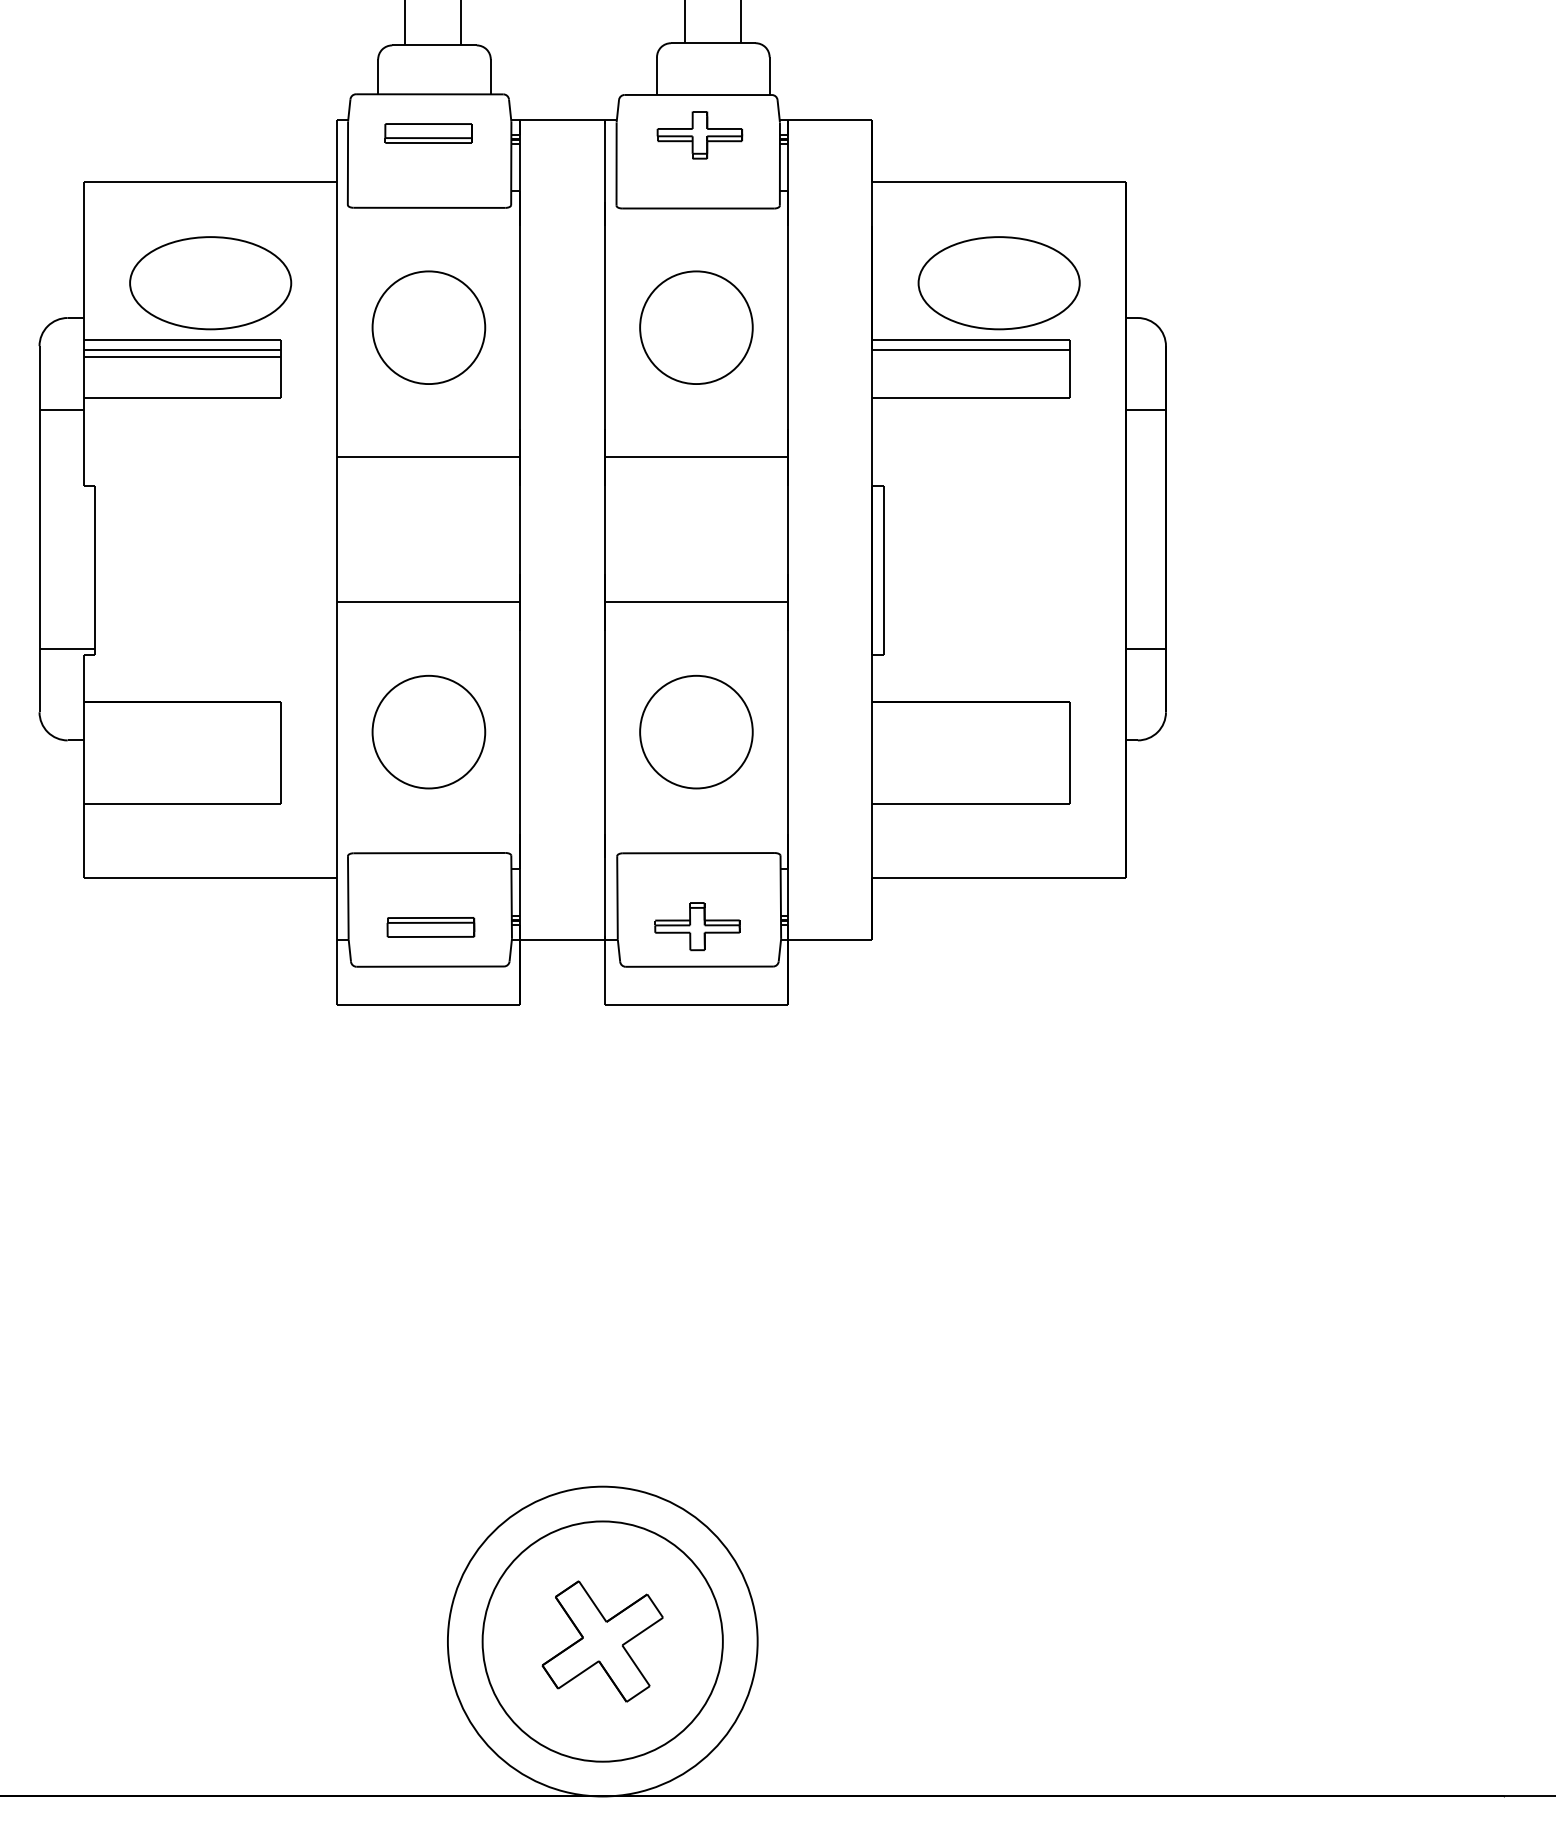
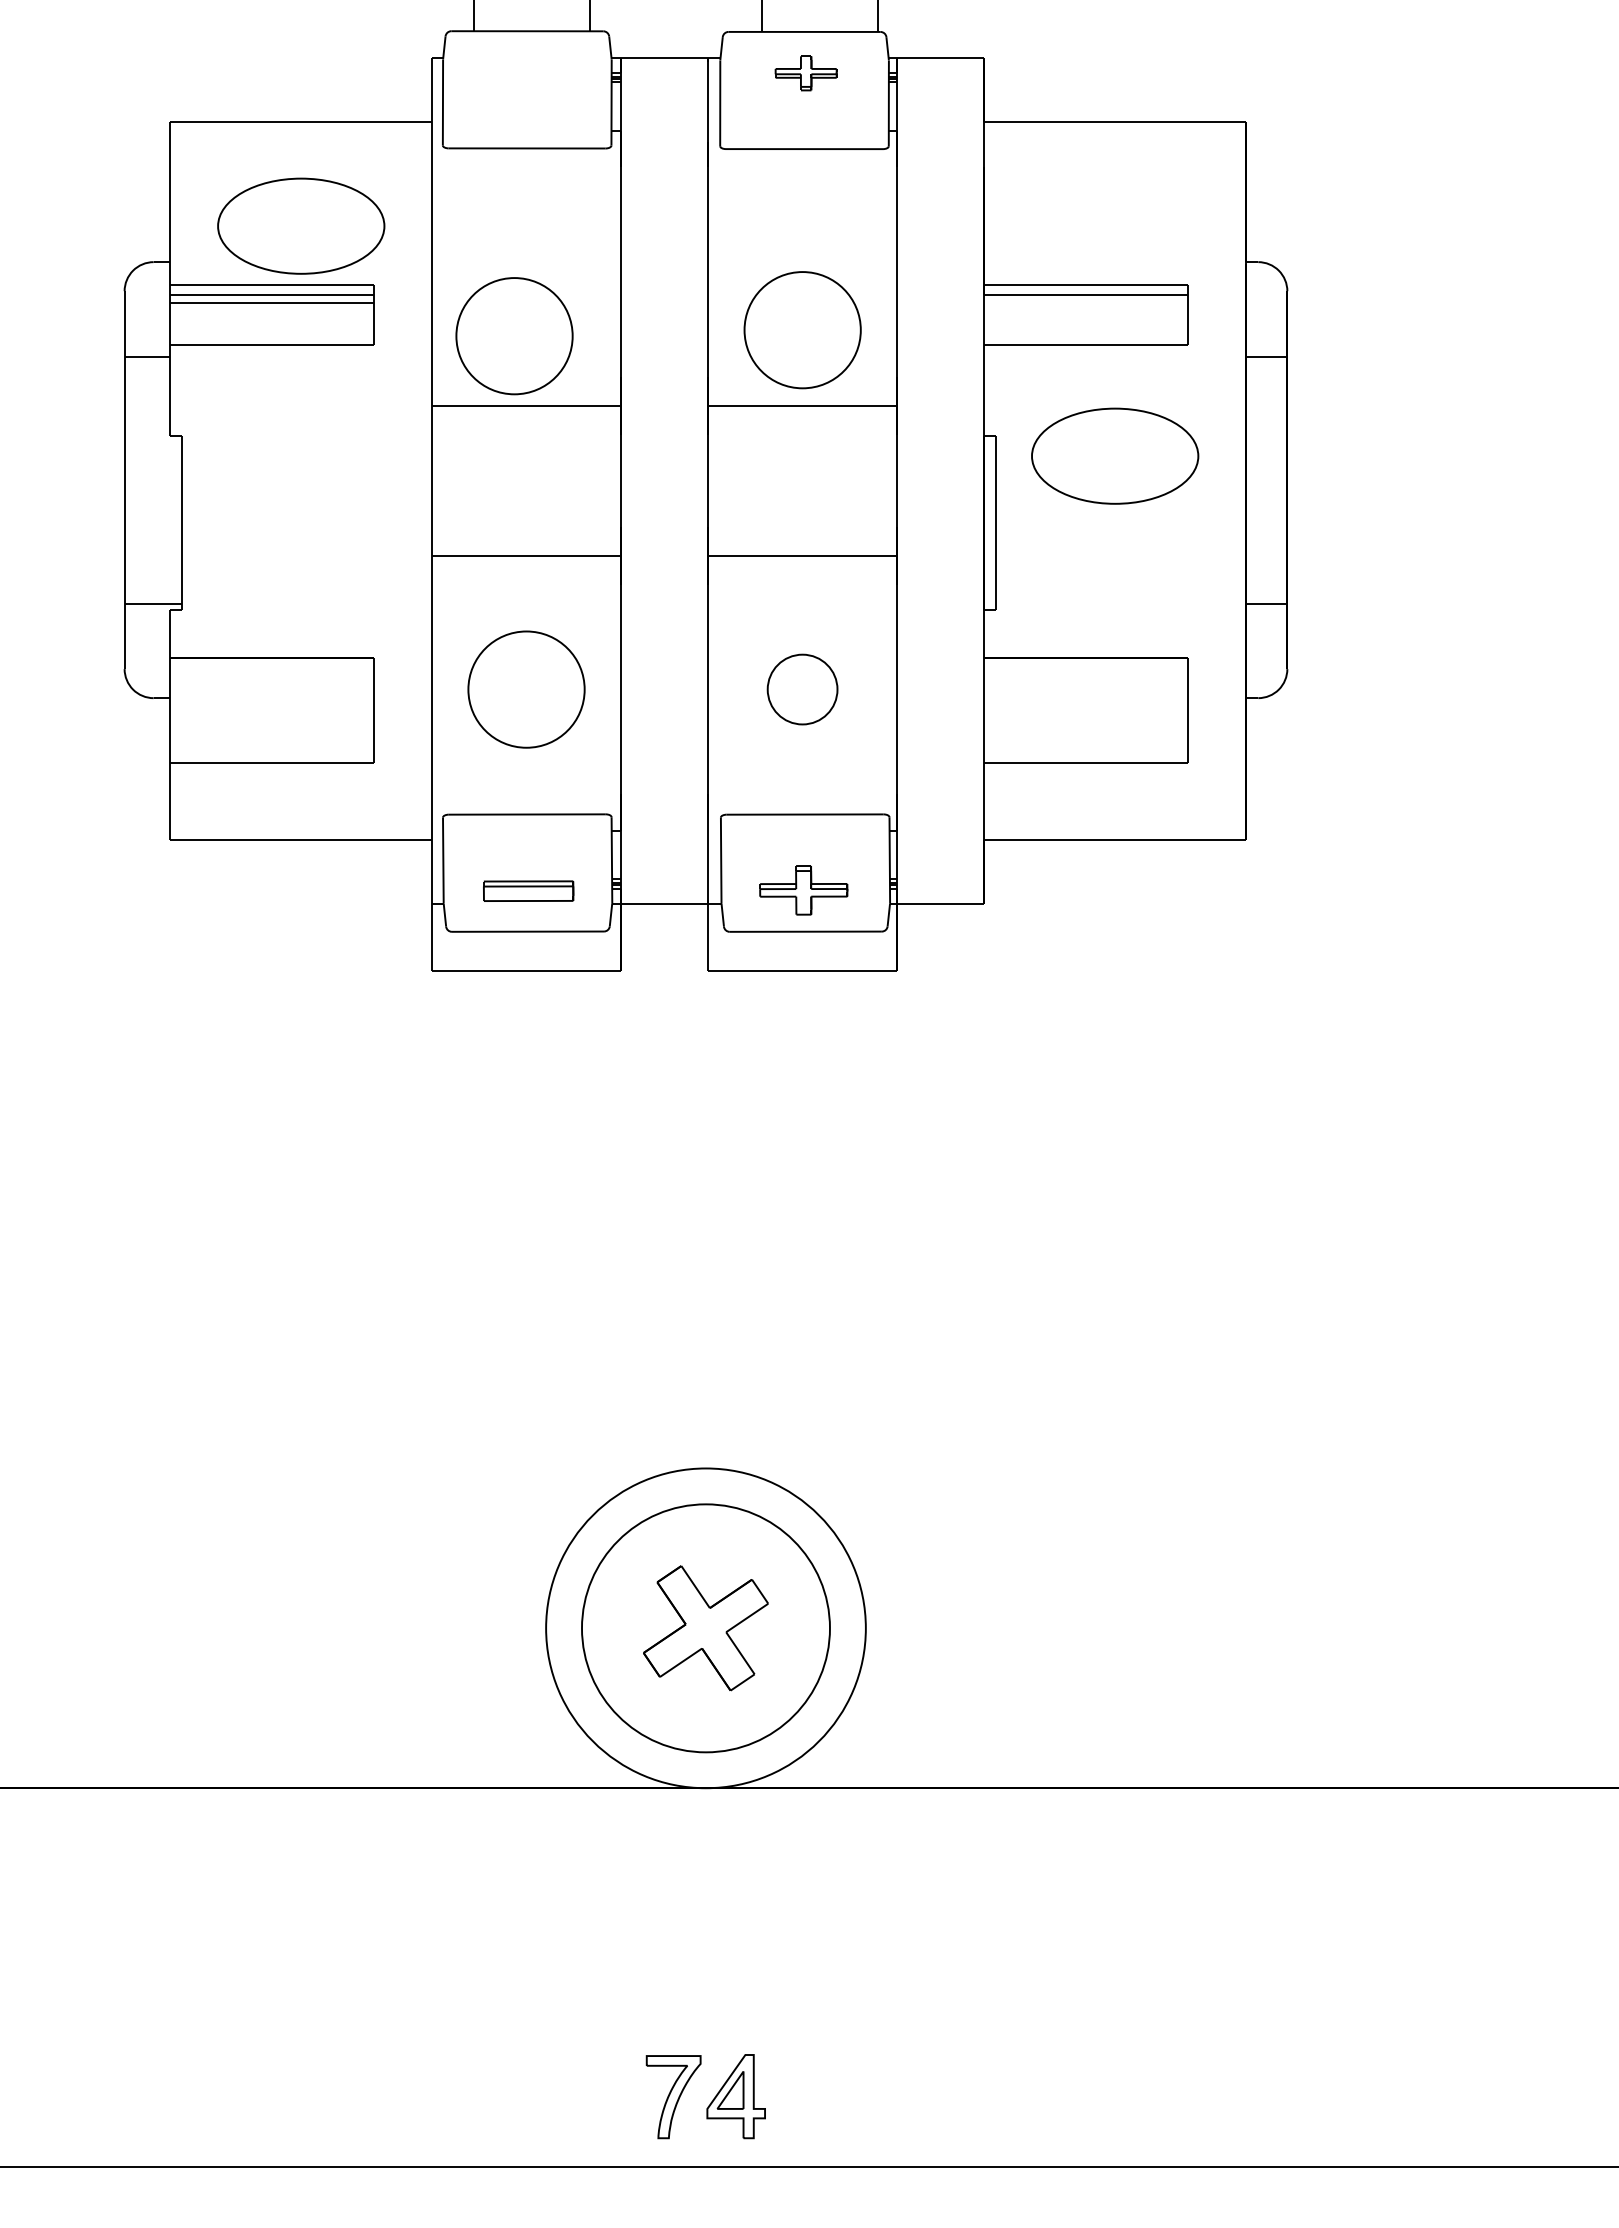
part: (427, 133) -> (525, 71), removed
part: (699, 135) -> (805, 73), size x0.7
part: (999, 282) -> (1115, 455), moved
part: (428, 328) -> (514, 336), moved
part: (696, 328) -> (802, 330), moved
part: (696, 732) -> (802, 689), size x0.6

